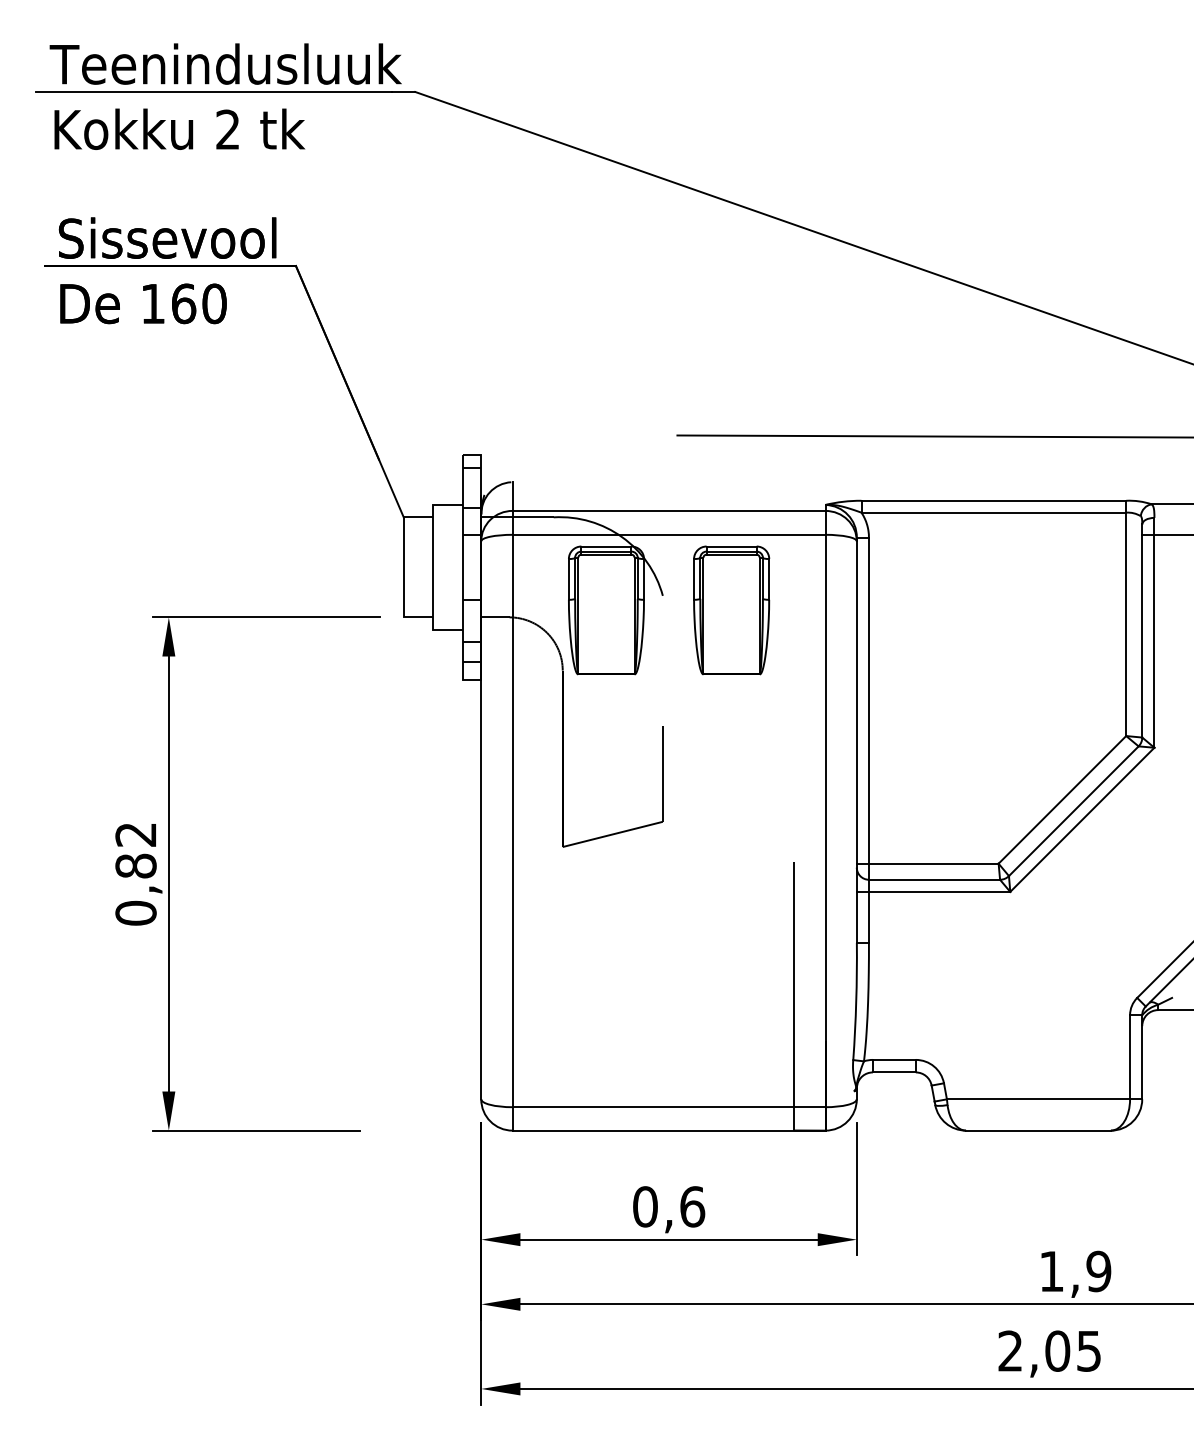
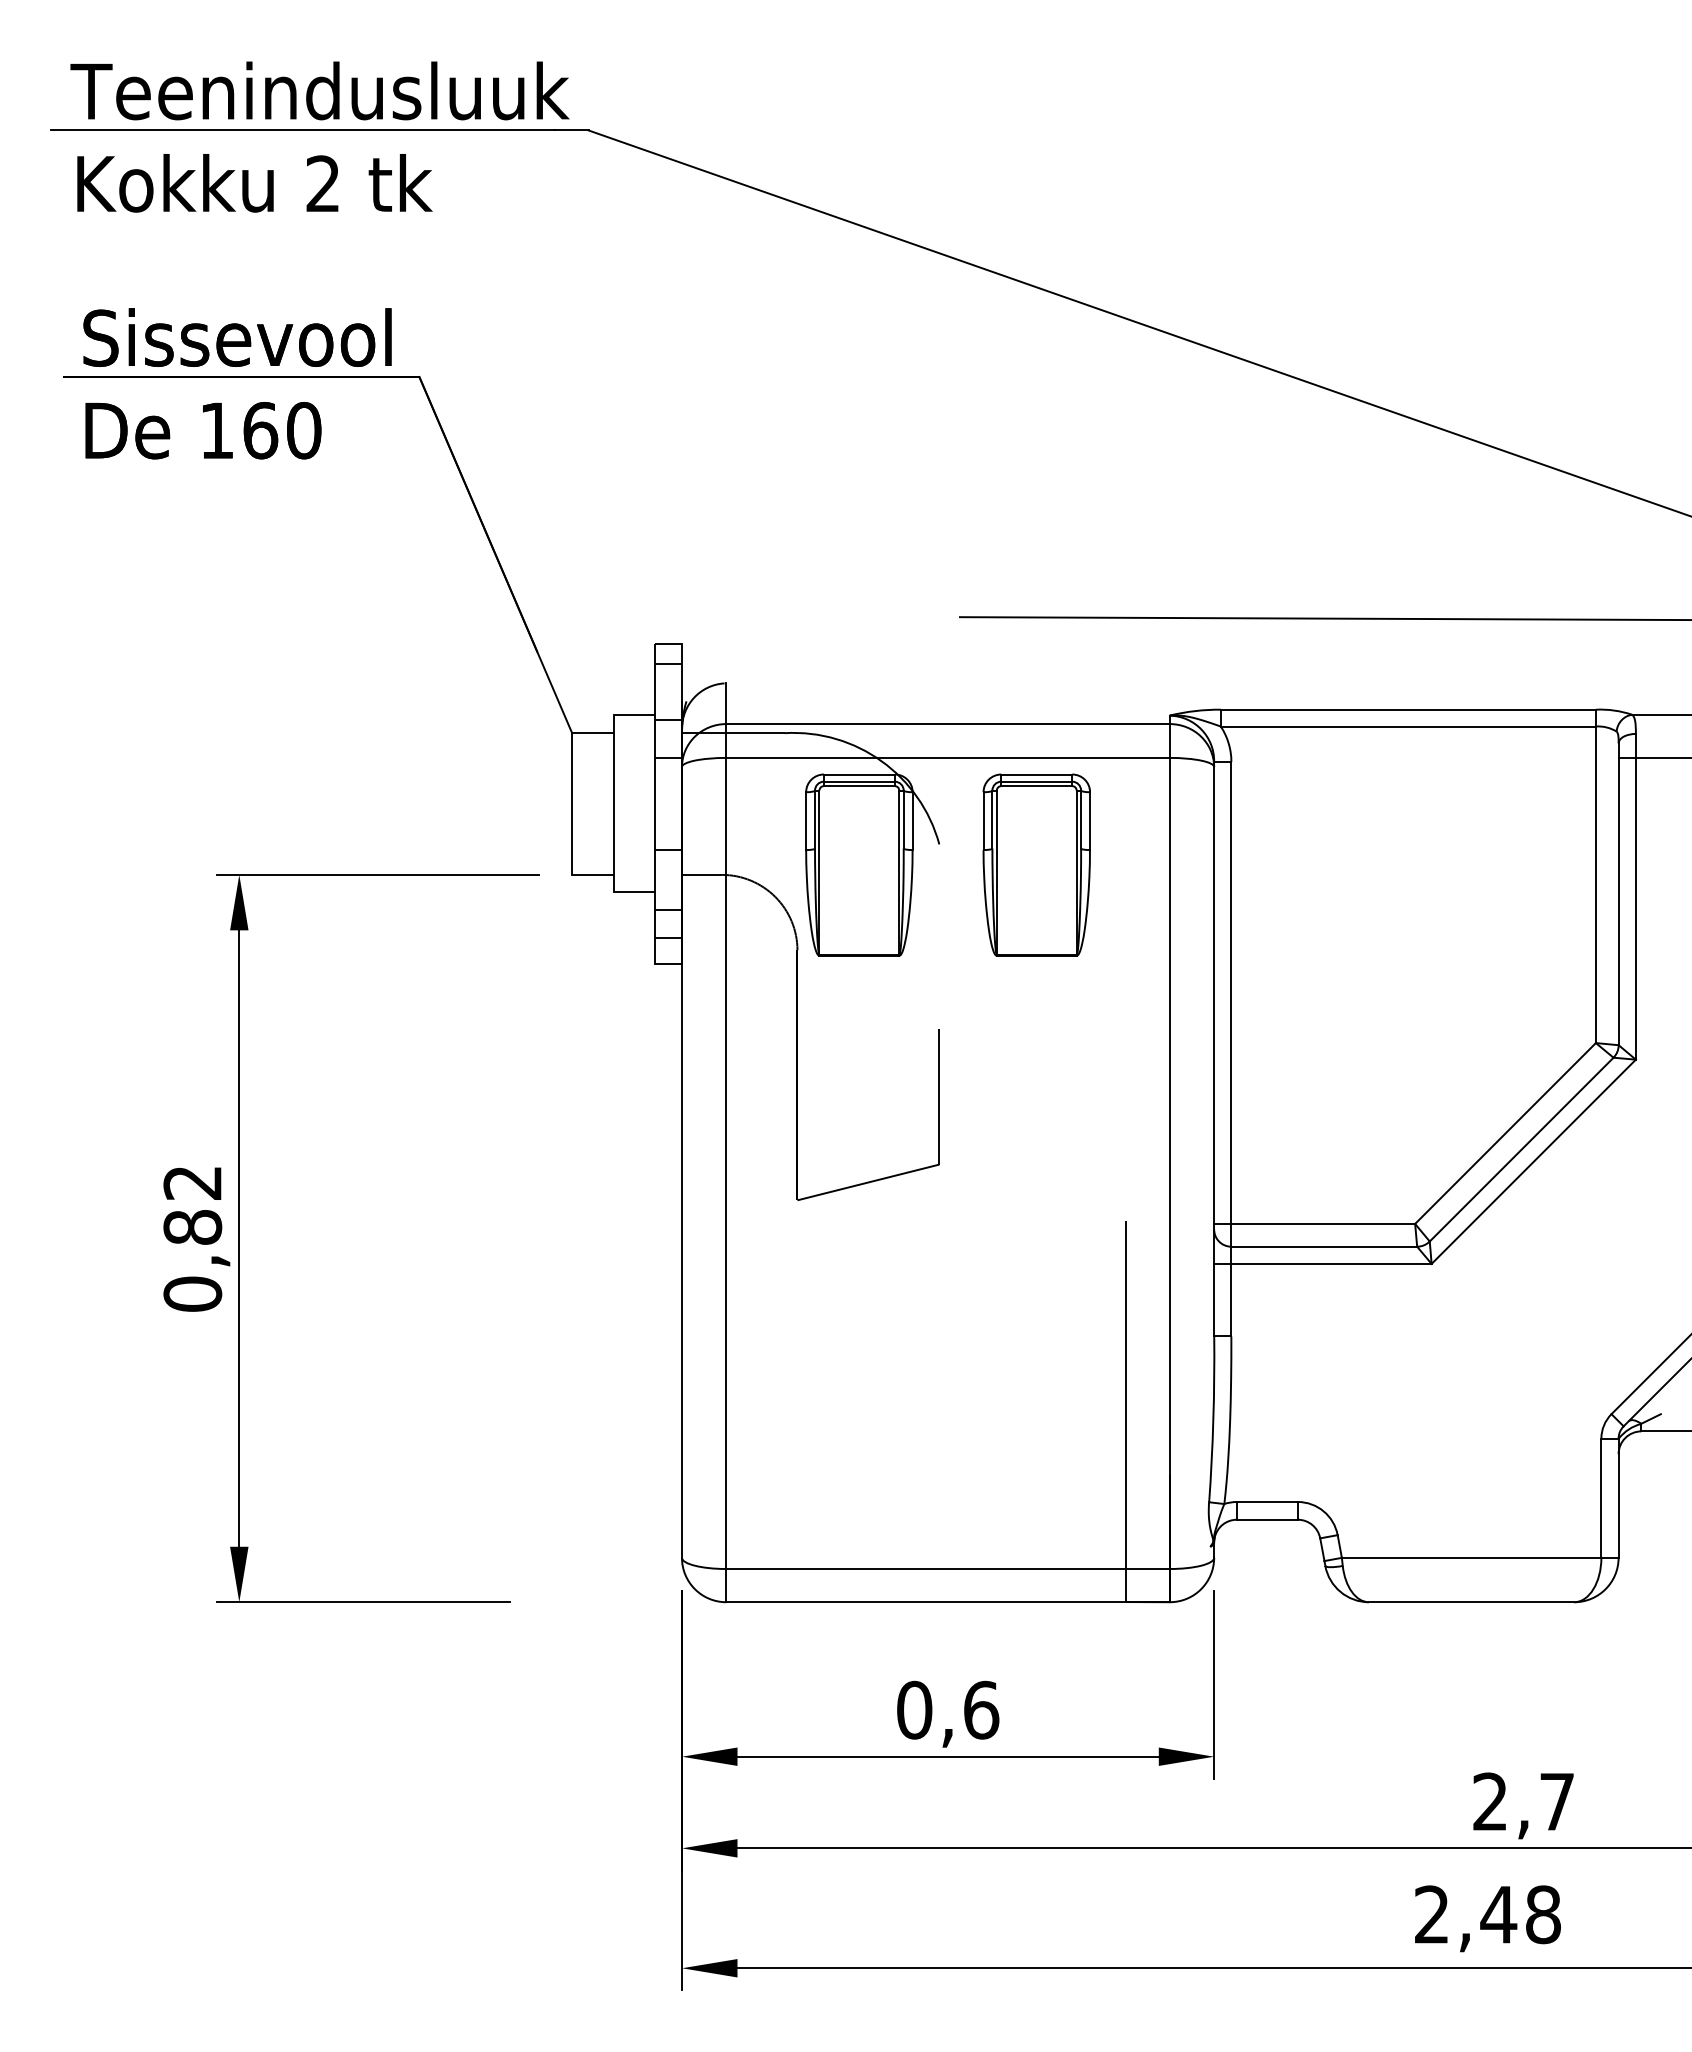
text: (1075, 1271) -> (1523, 1801), 1,9 -> 2,7
text: (1072, 1351) -> (1520, 1914), 2,05 -> 2,48

